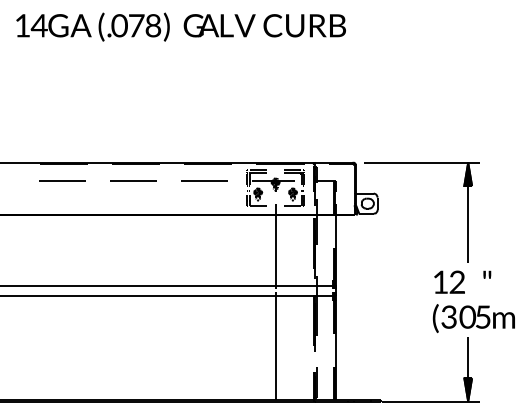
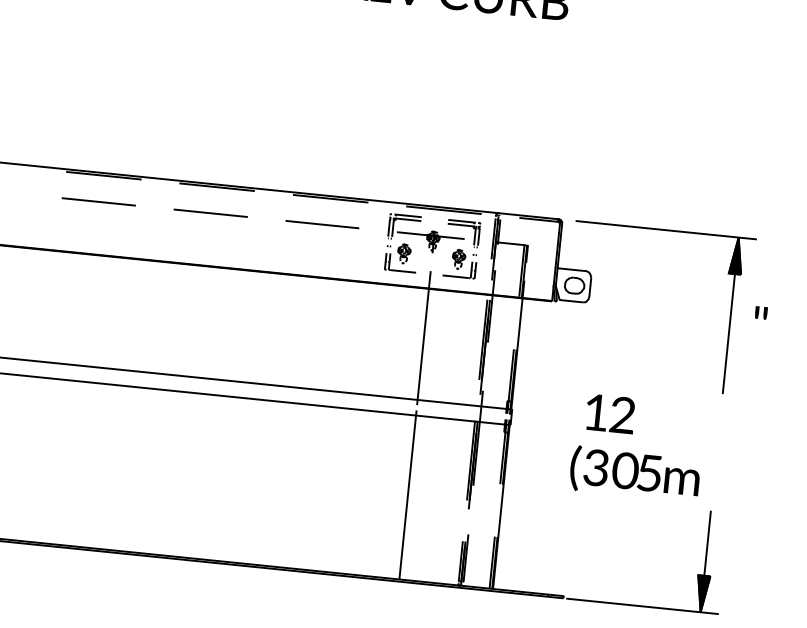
text: (487, 274) -> (761, 312), moved
text: (449, 281) -> (610, 412), moved
text: (473, 318) -> (634, 473), moved

